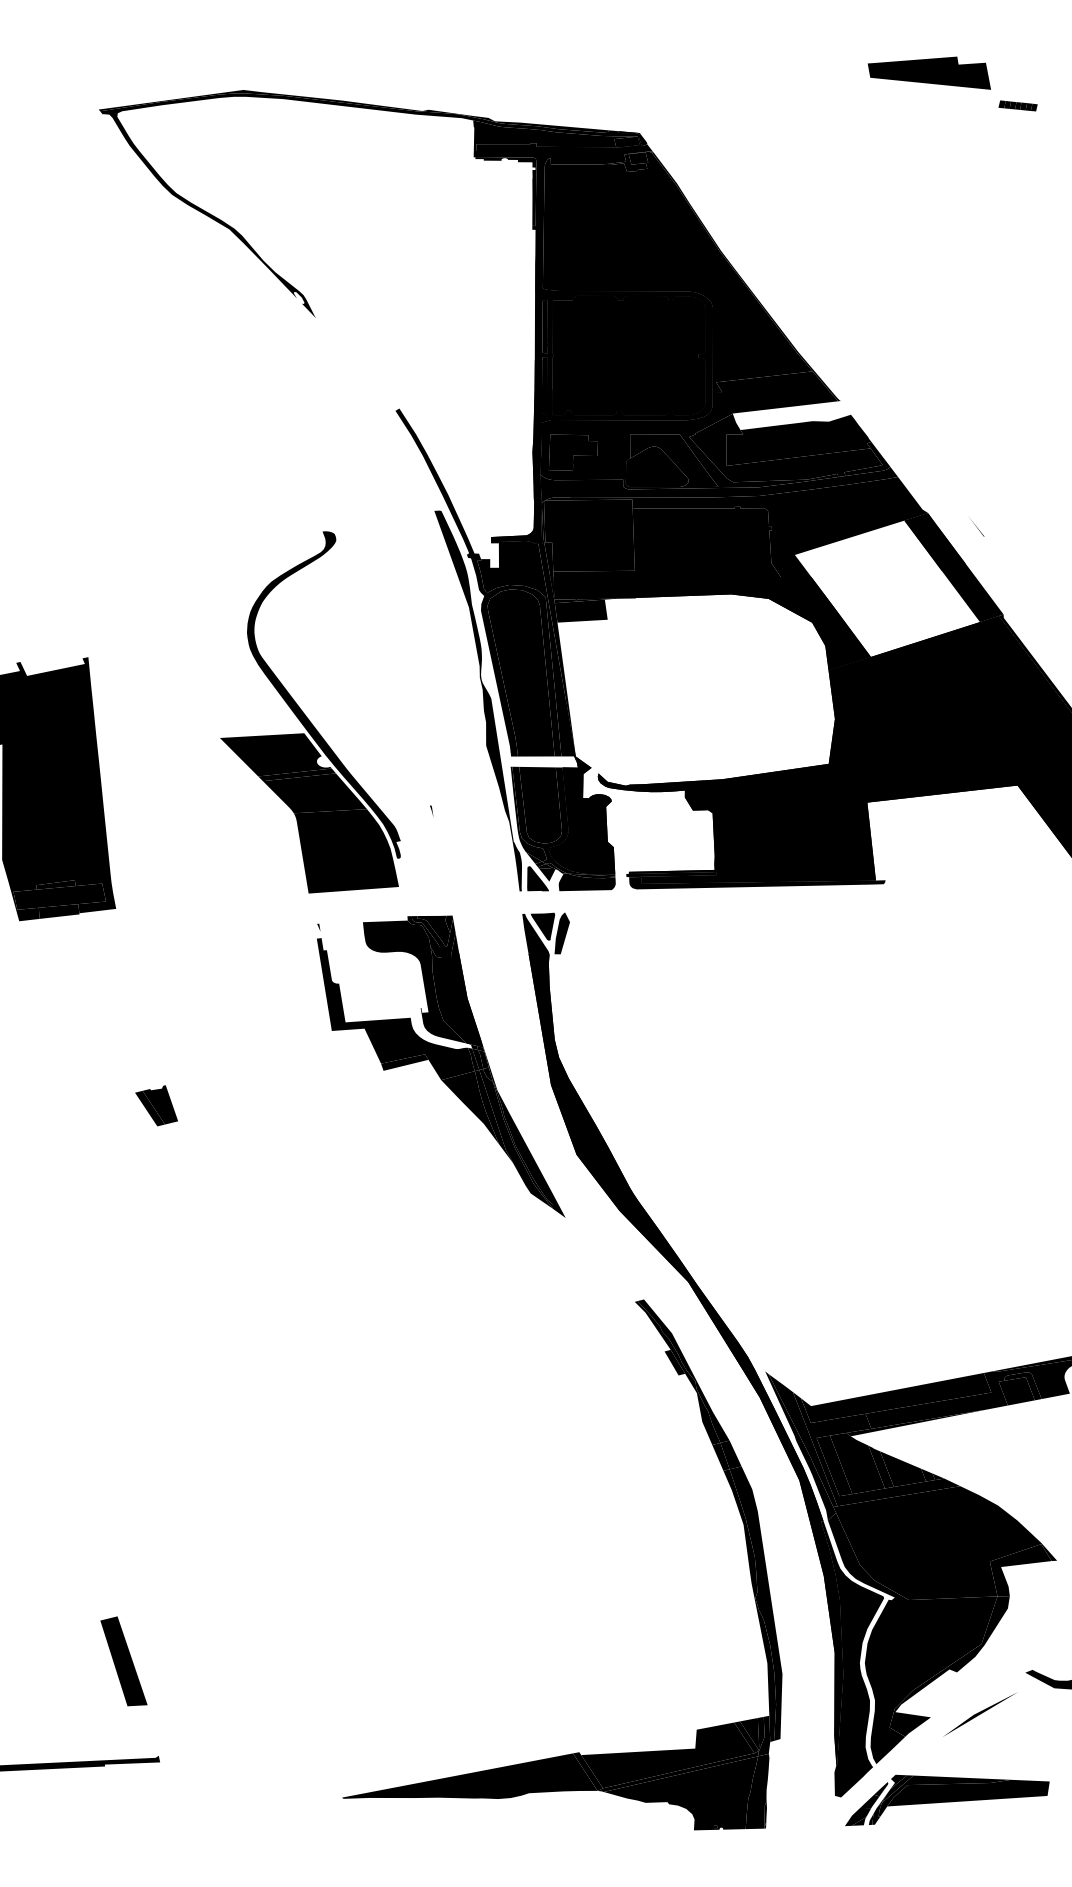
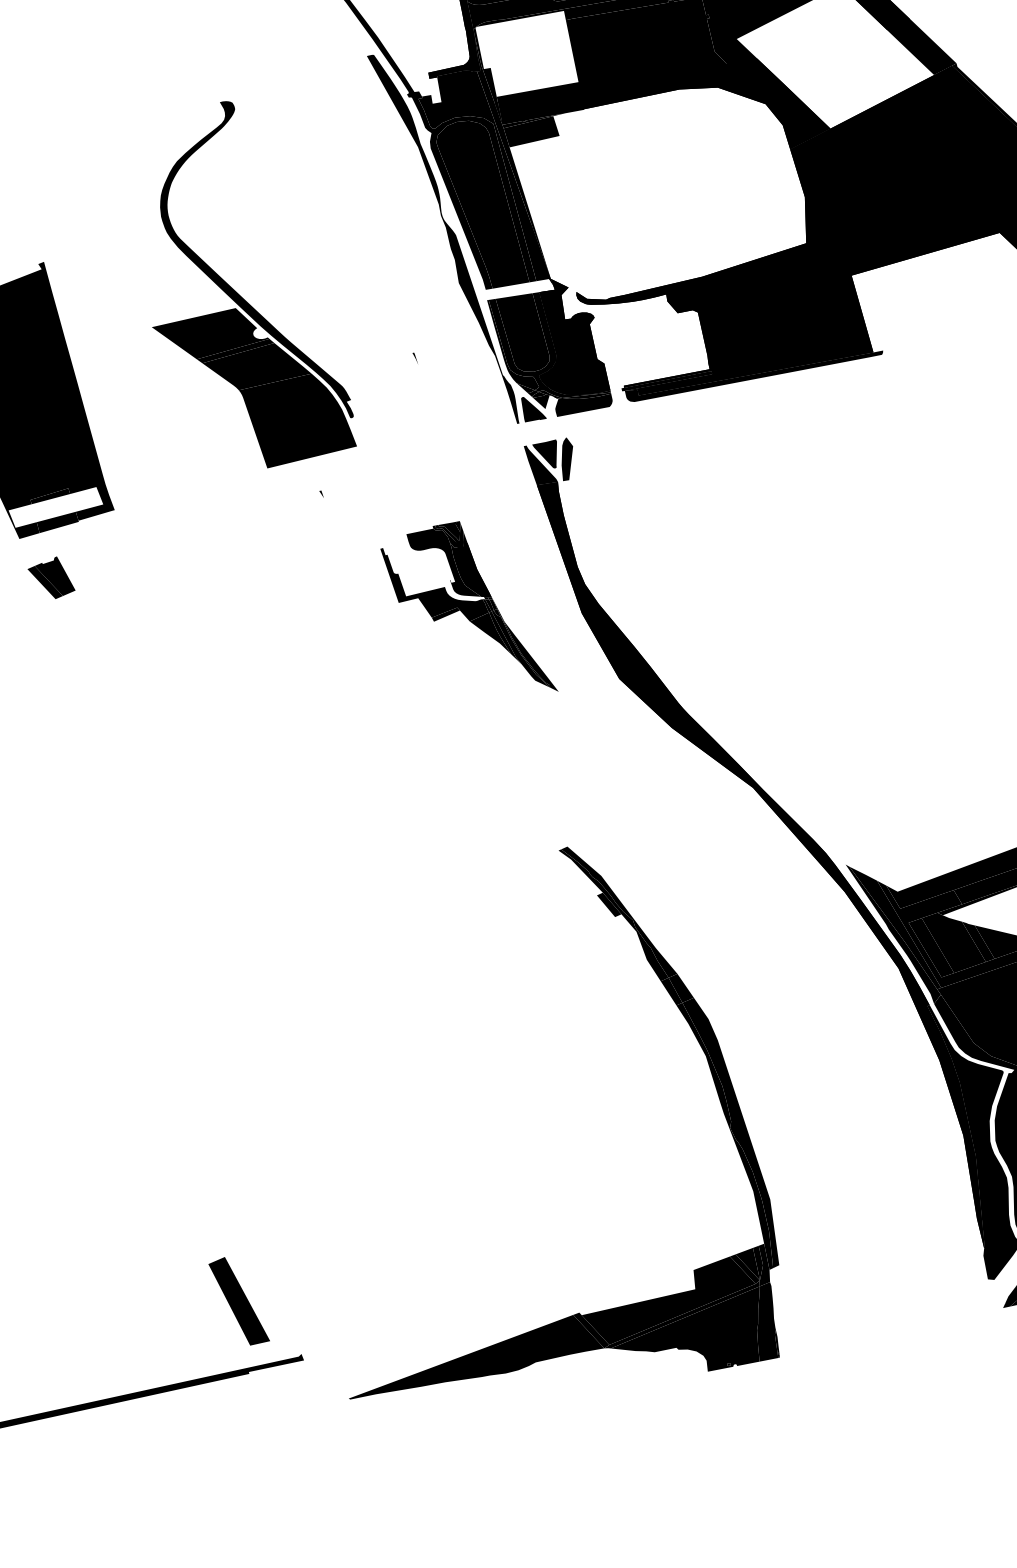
fill: (589, 535) -> (526, 54), removed
part: (310, 712) -> (238, 286), moved
fill: (59, 896) -> (55, 507), removed
part: (441, 1066) -> (468, 613), size x0.6
part: (156, 1105) -> (51, 578), moved
part: (737, 1507) -> (696, 1039), moved
part: (123, 1661) -> (238, 1301), moved

